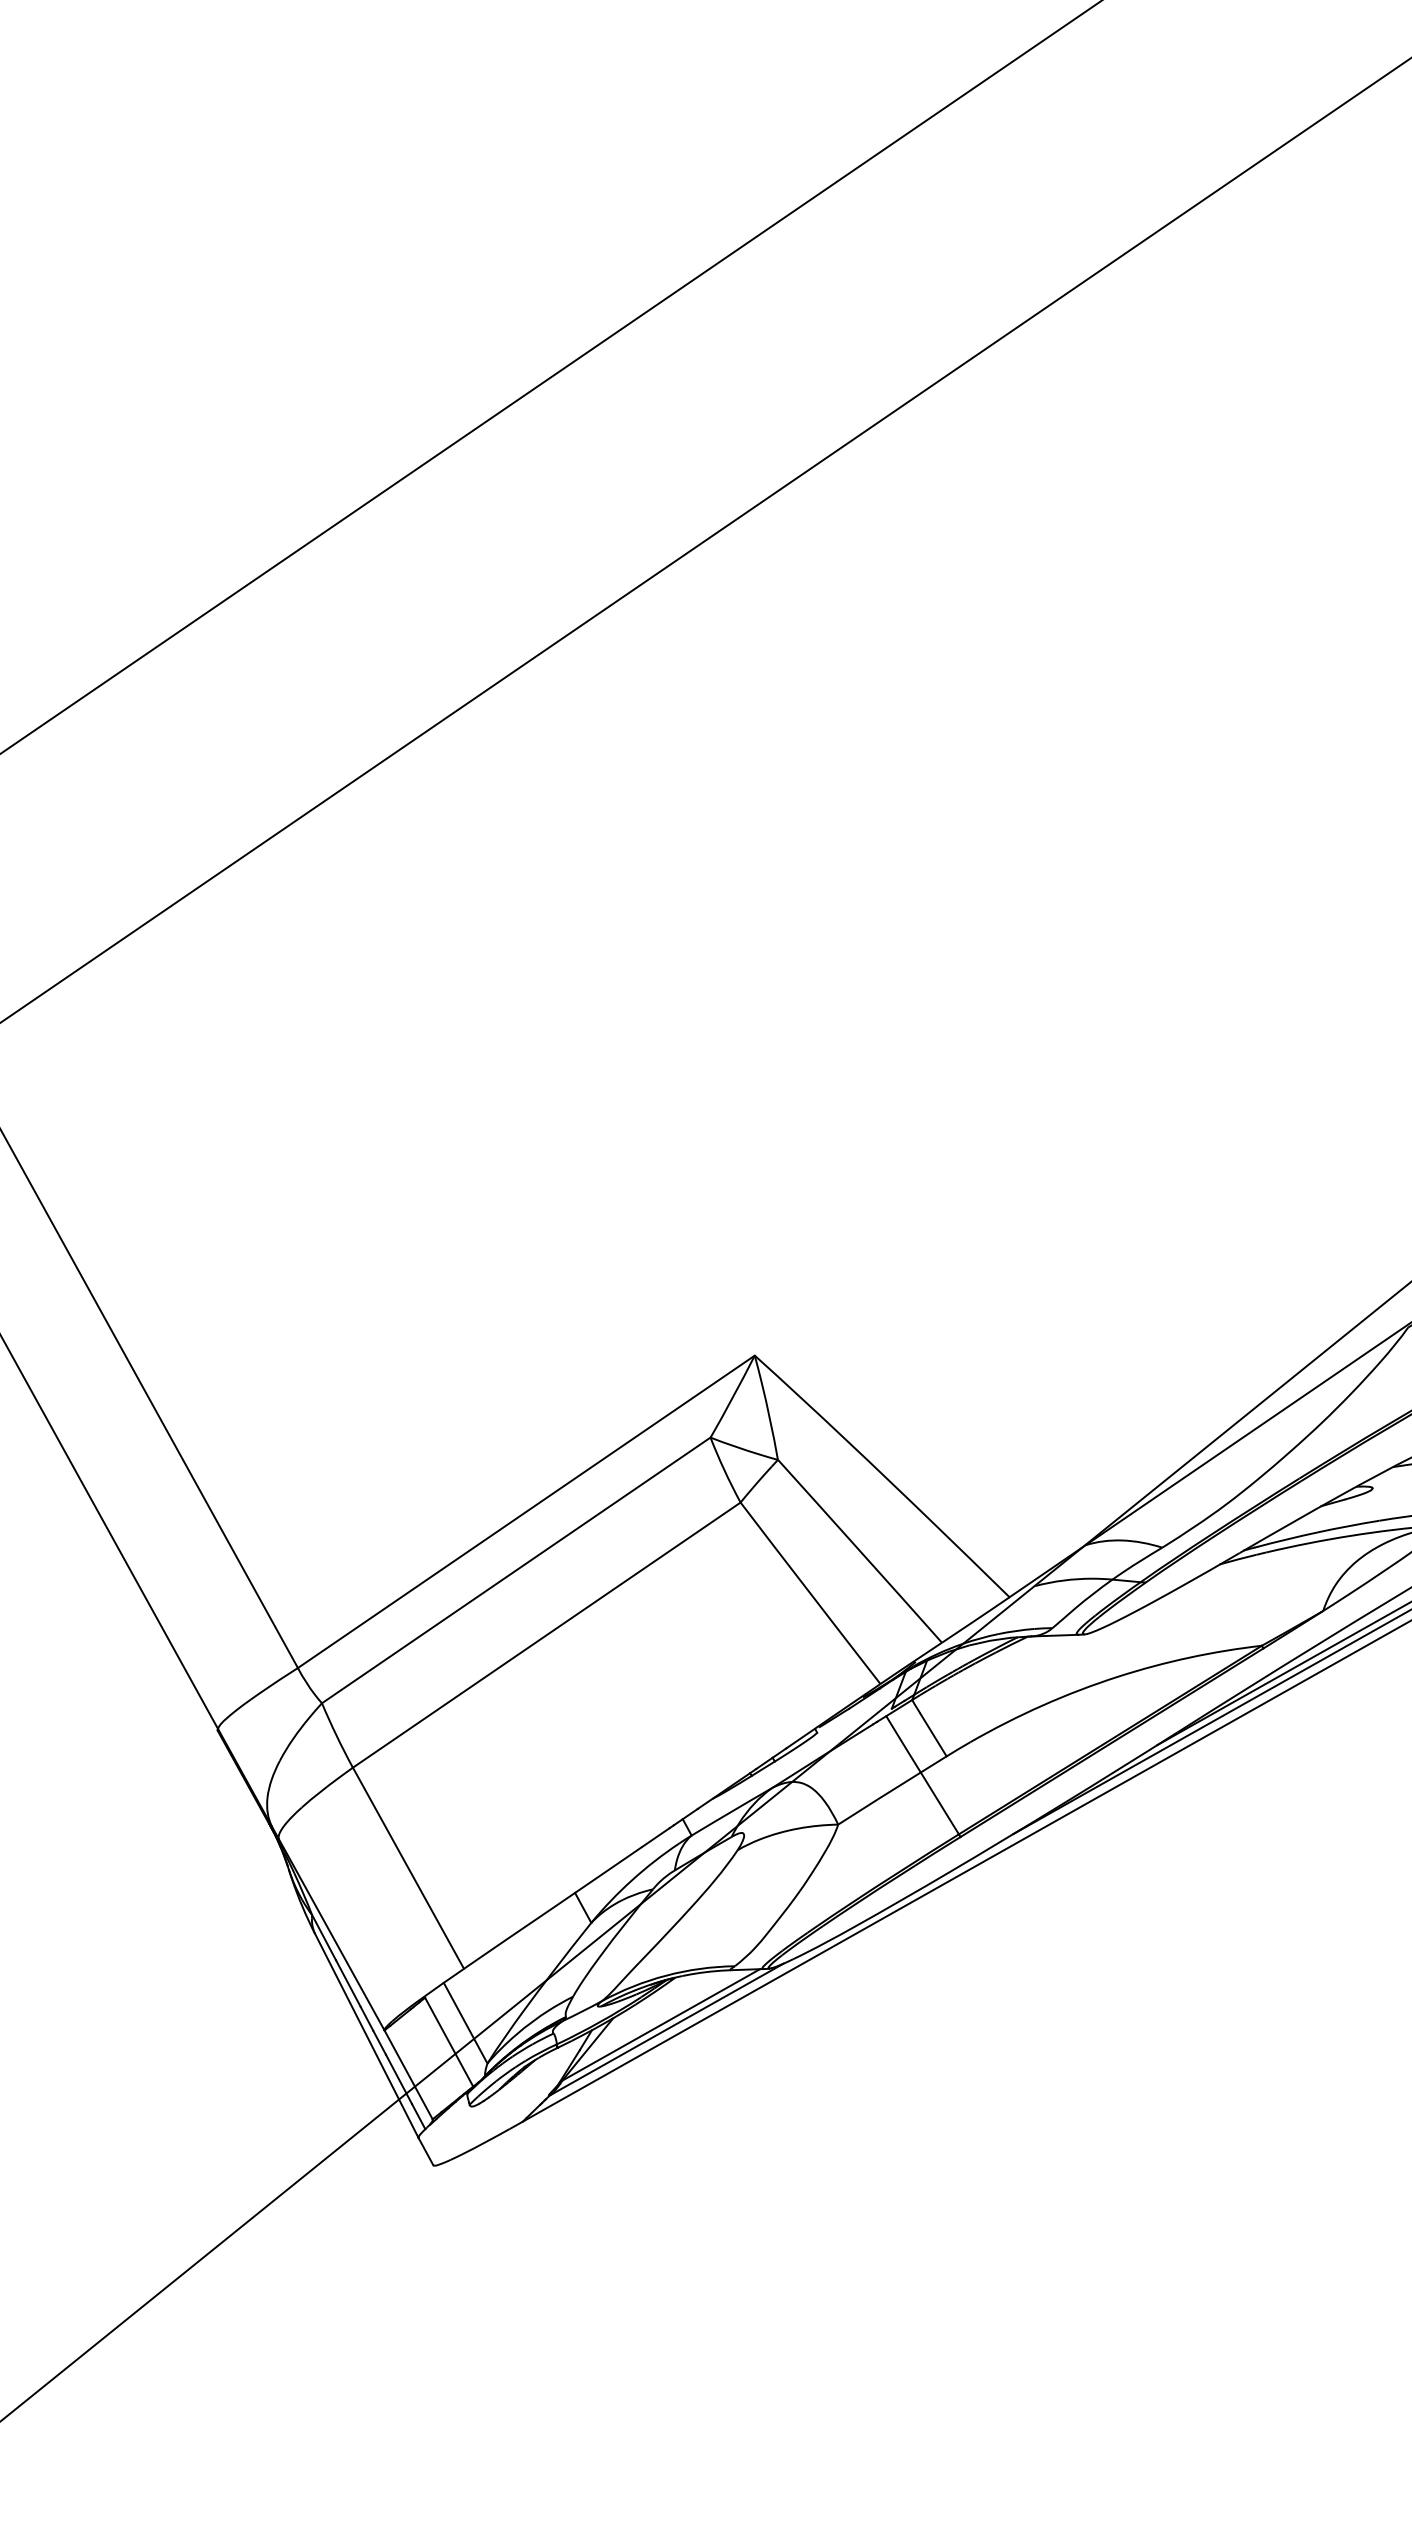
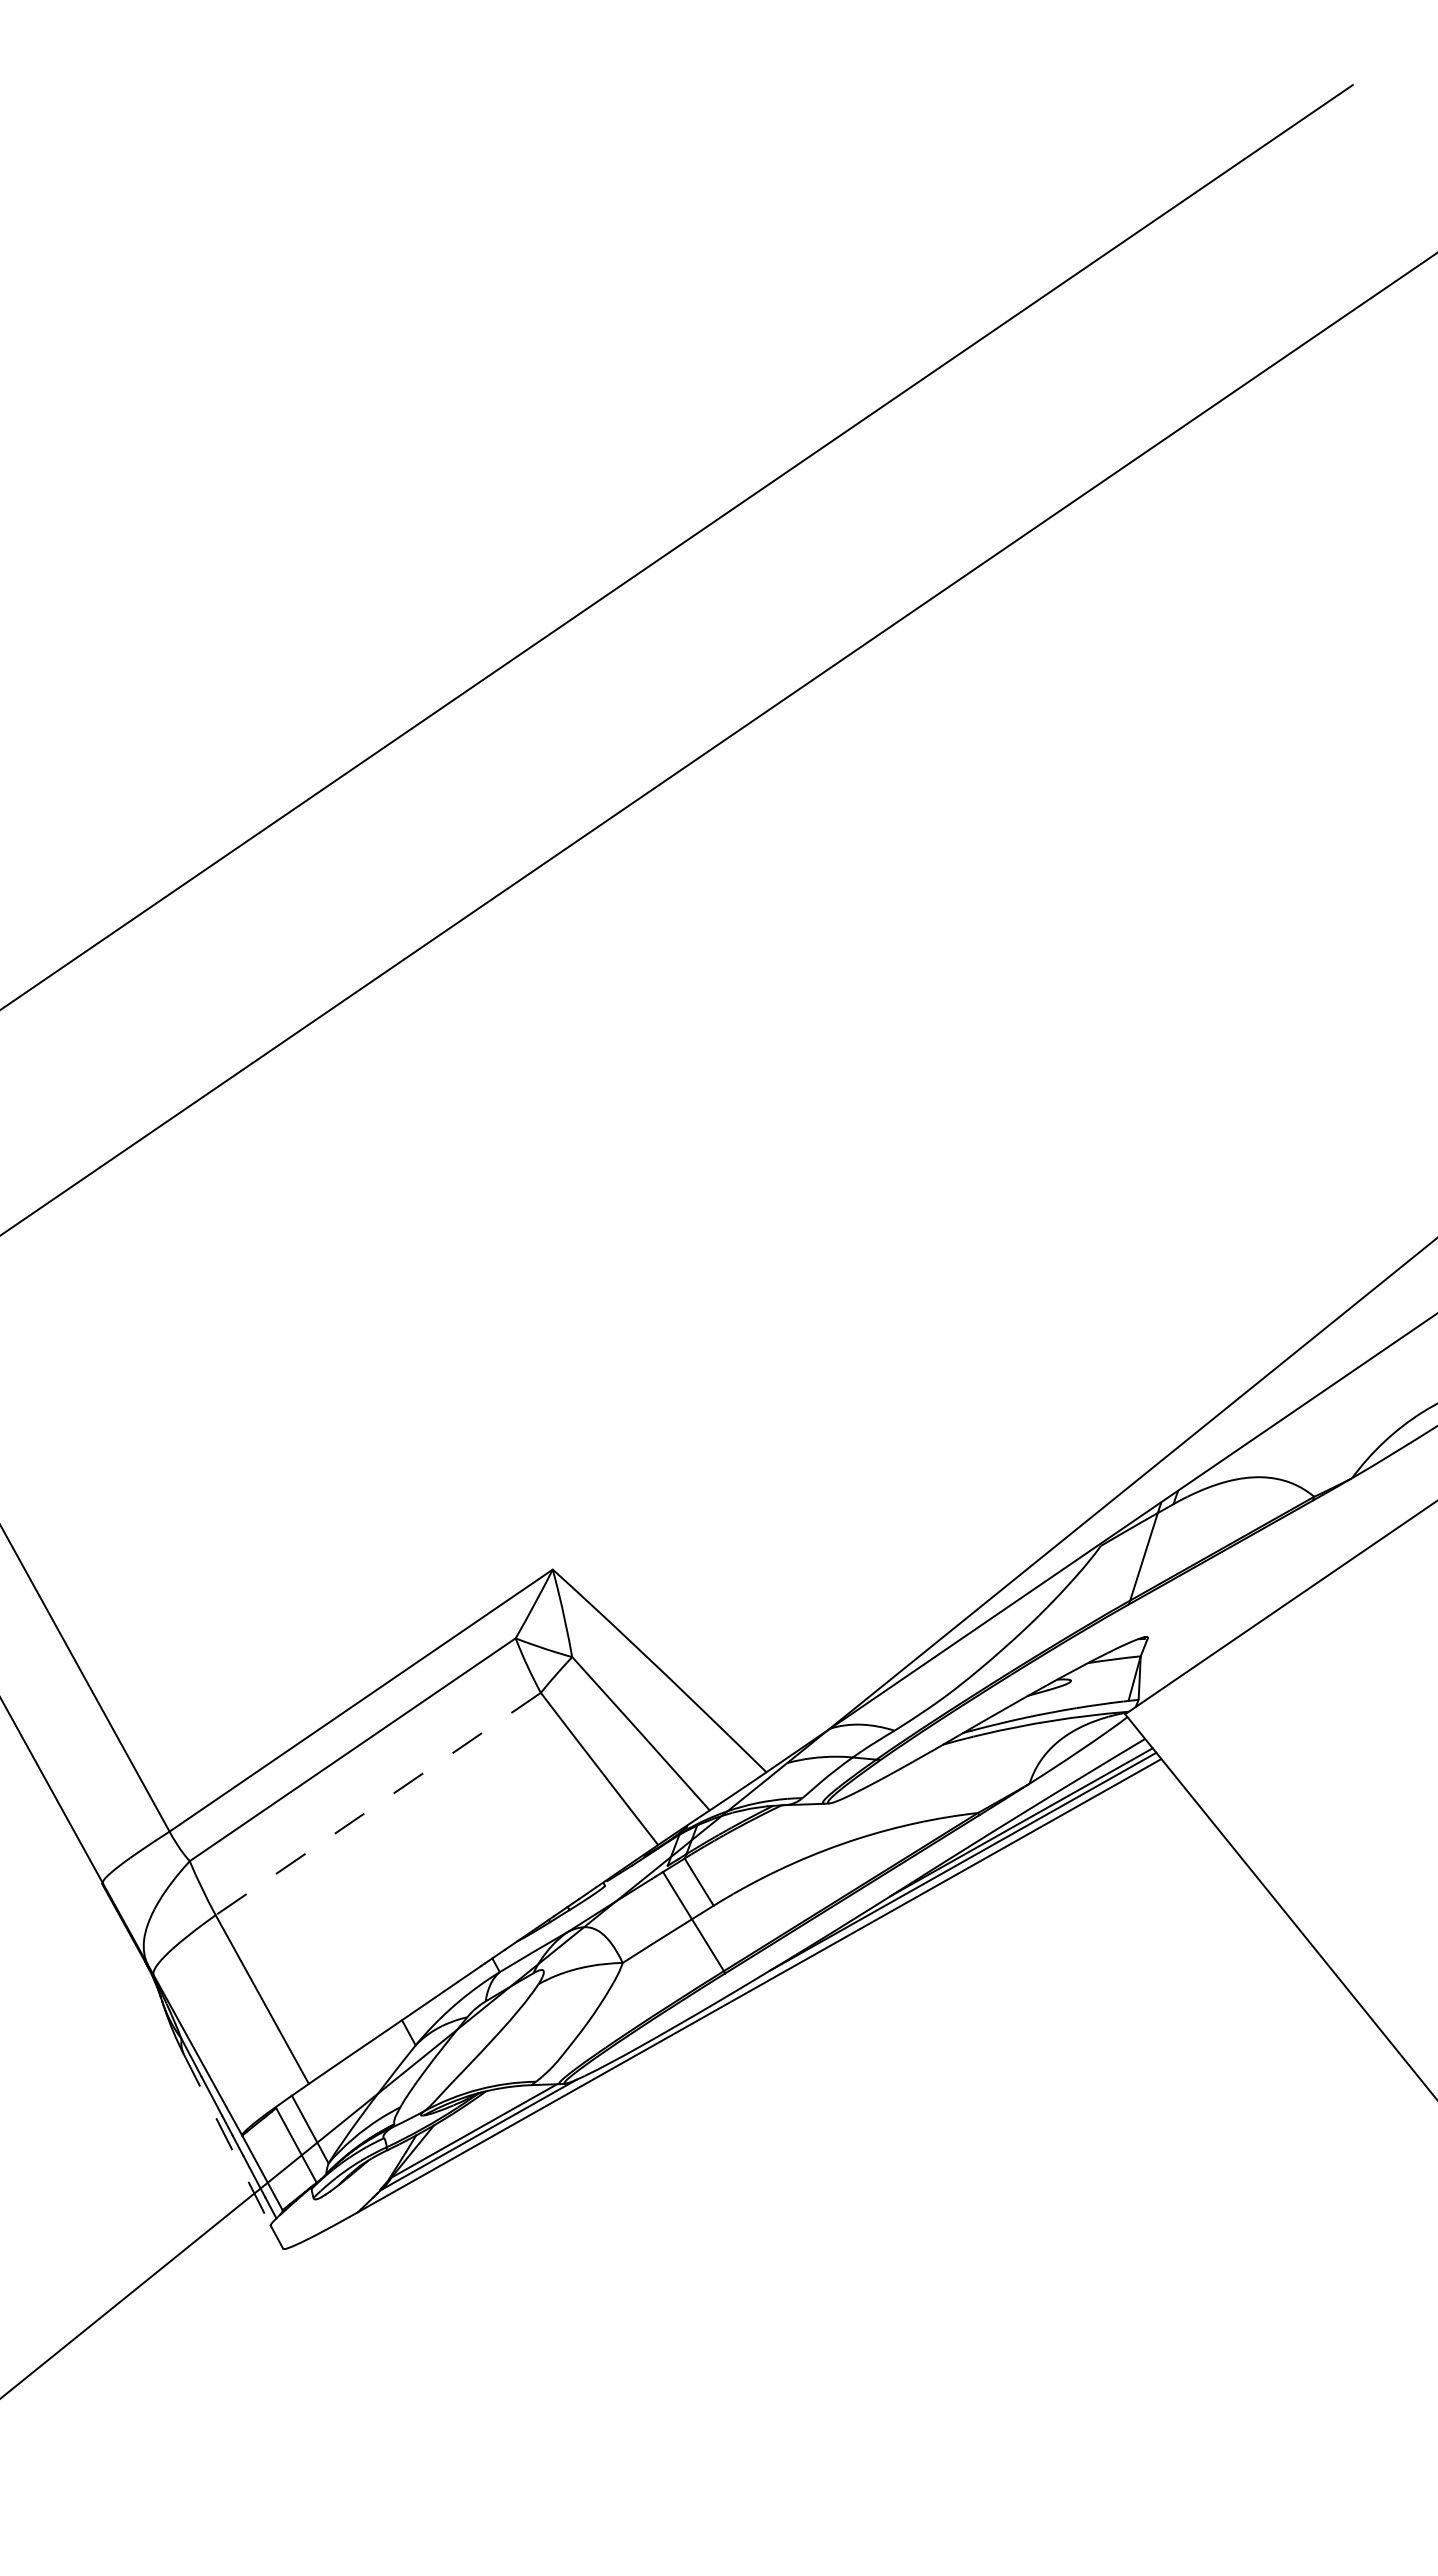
line: (547, 1635) -> (378, 1804), solid -> dashed
line: (366, 2036) -> (227, 2140), solid -> dashed

